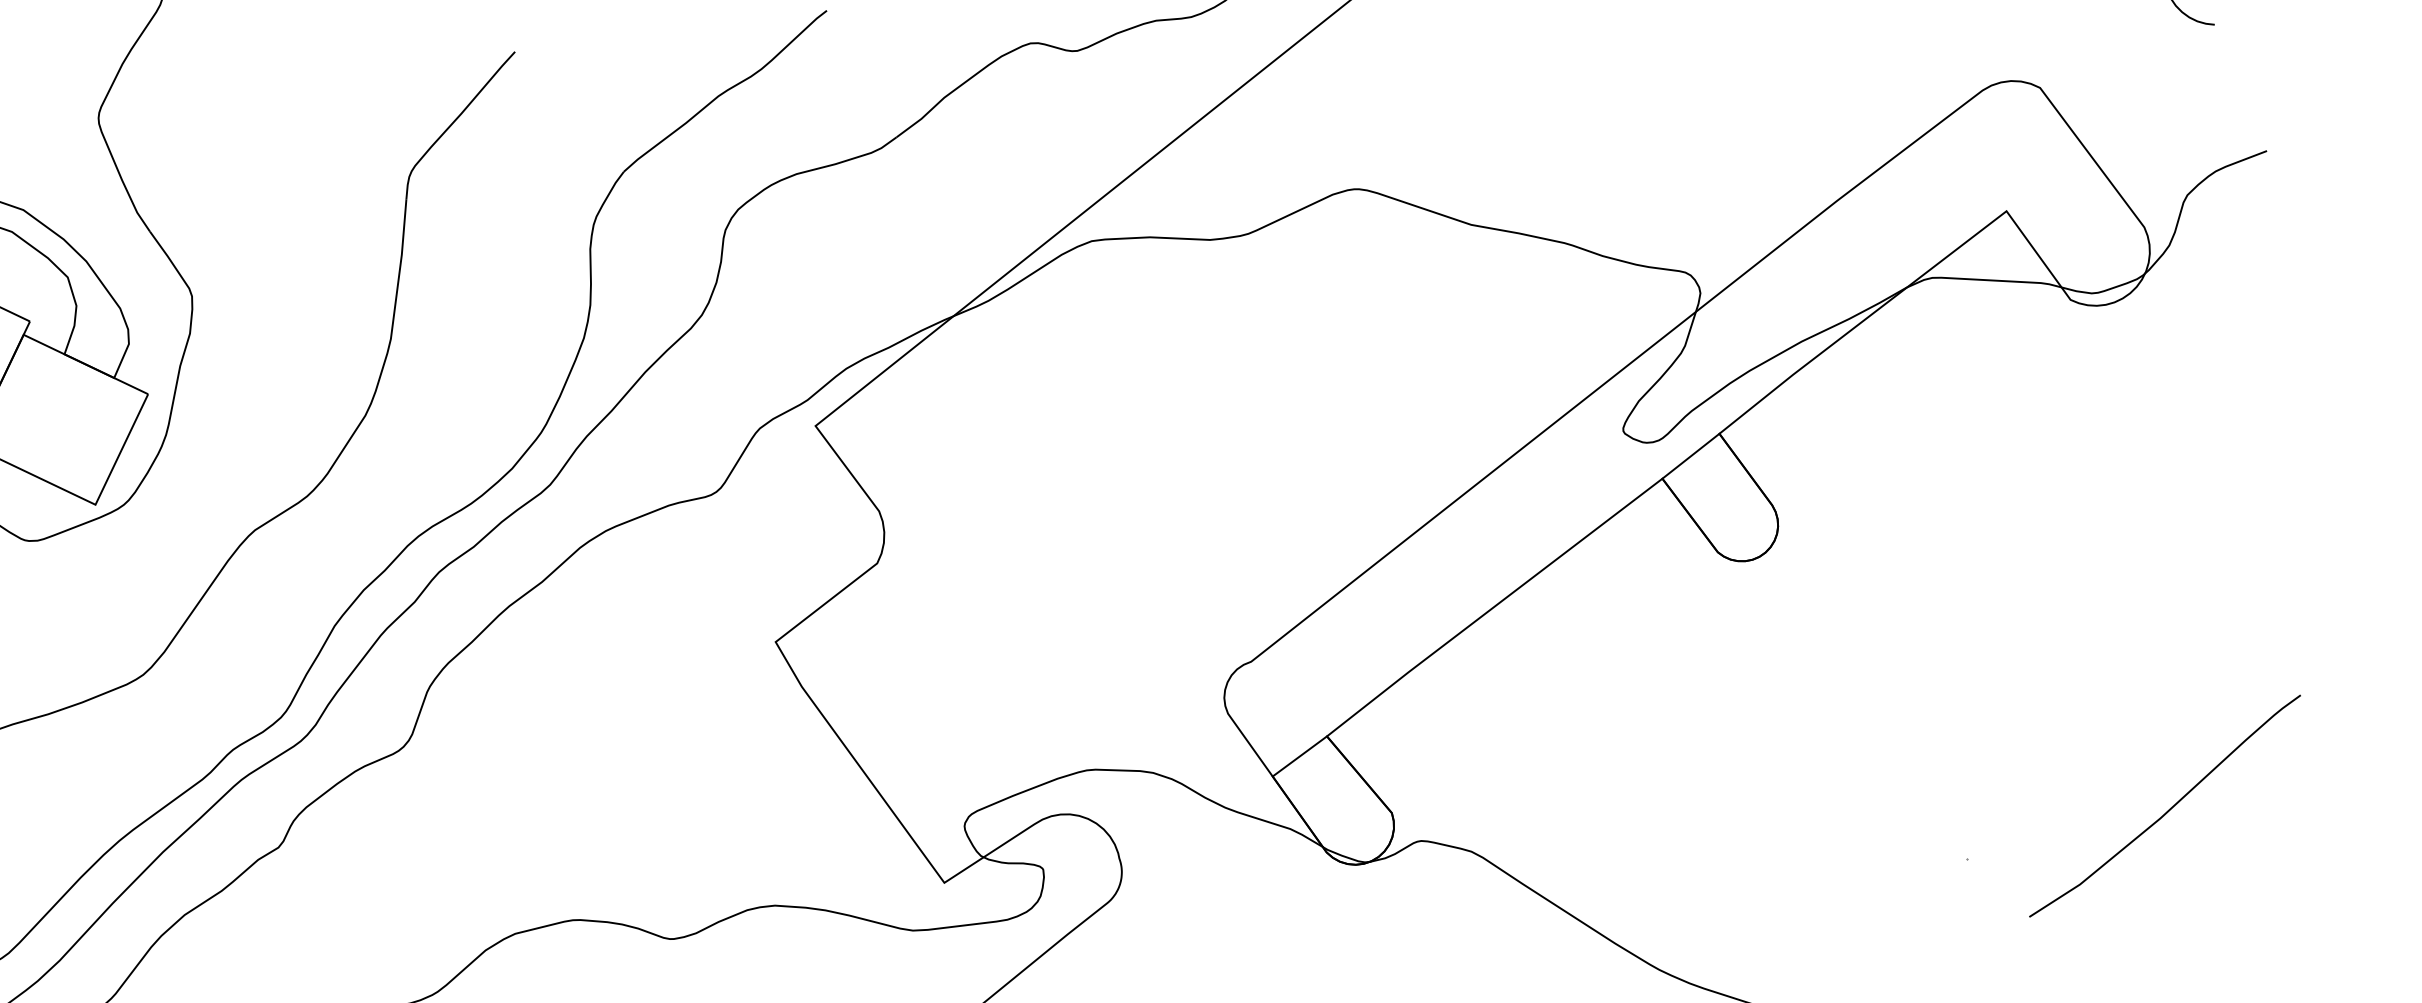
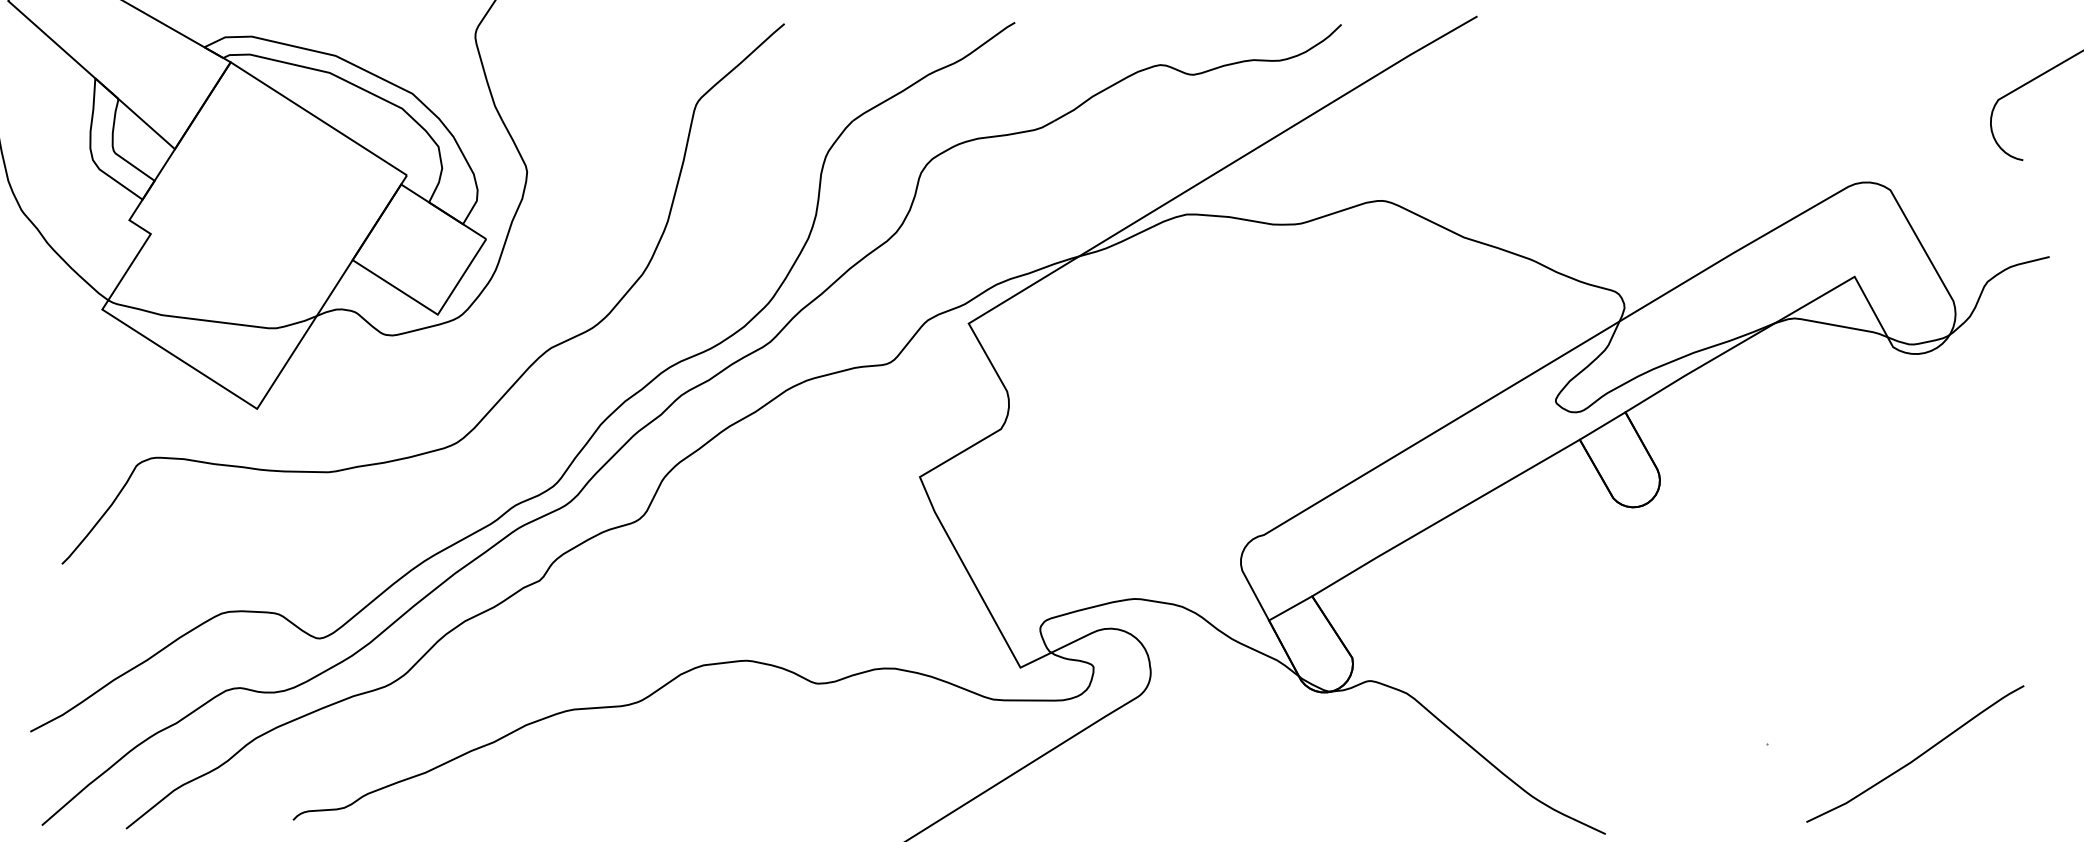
curve: (2168, 809) -> (1917, 756), moved

